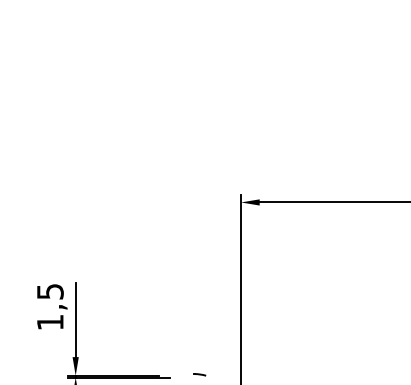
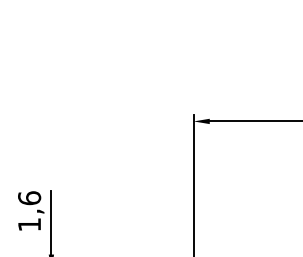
text: (49, 291) -> (28, 198), 1,5 -> 1,6

